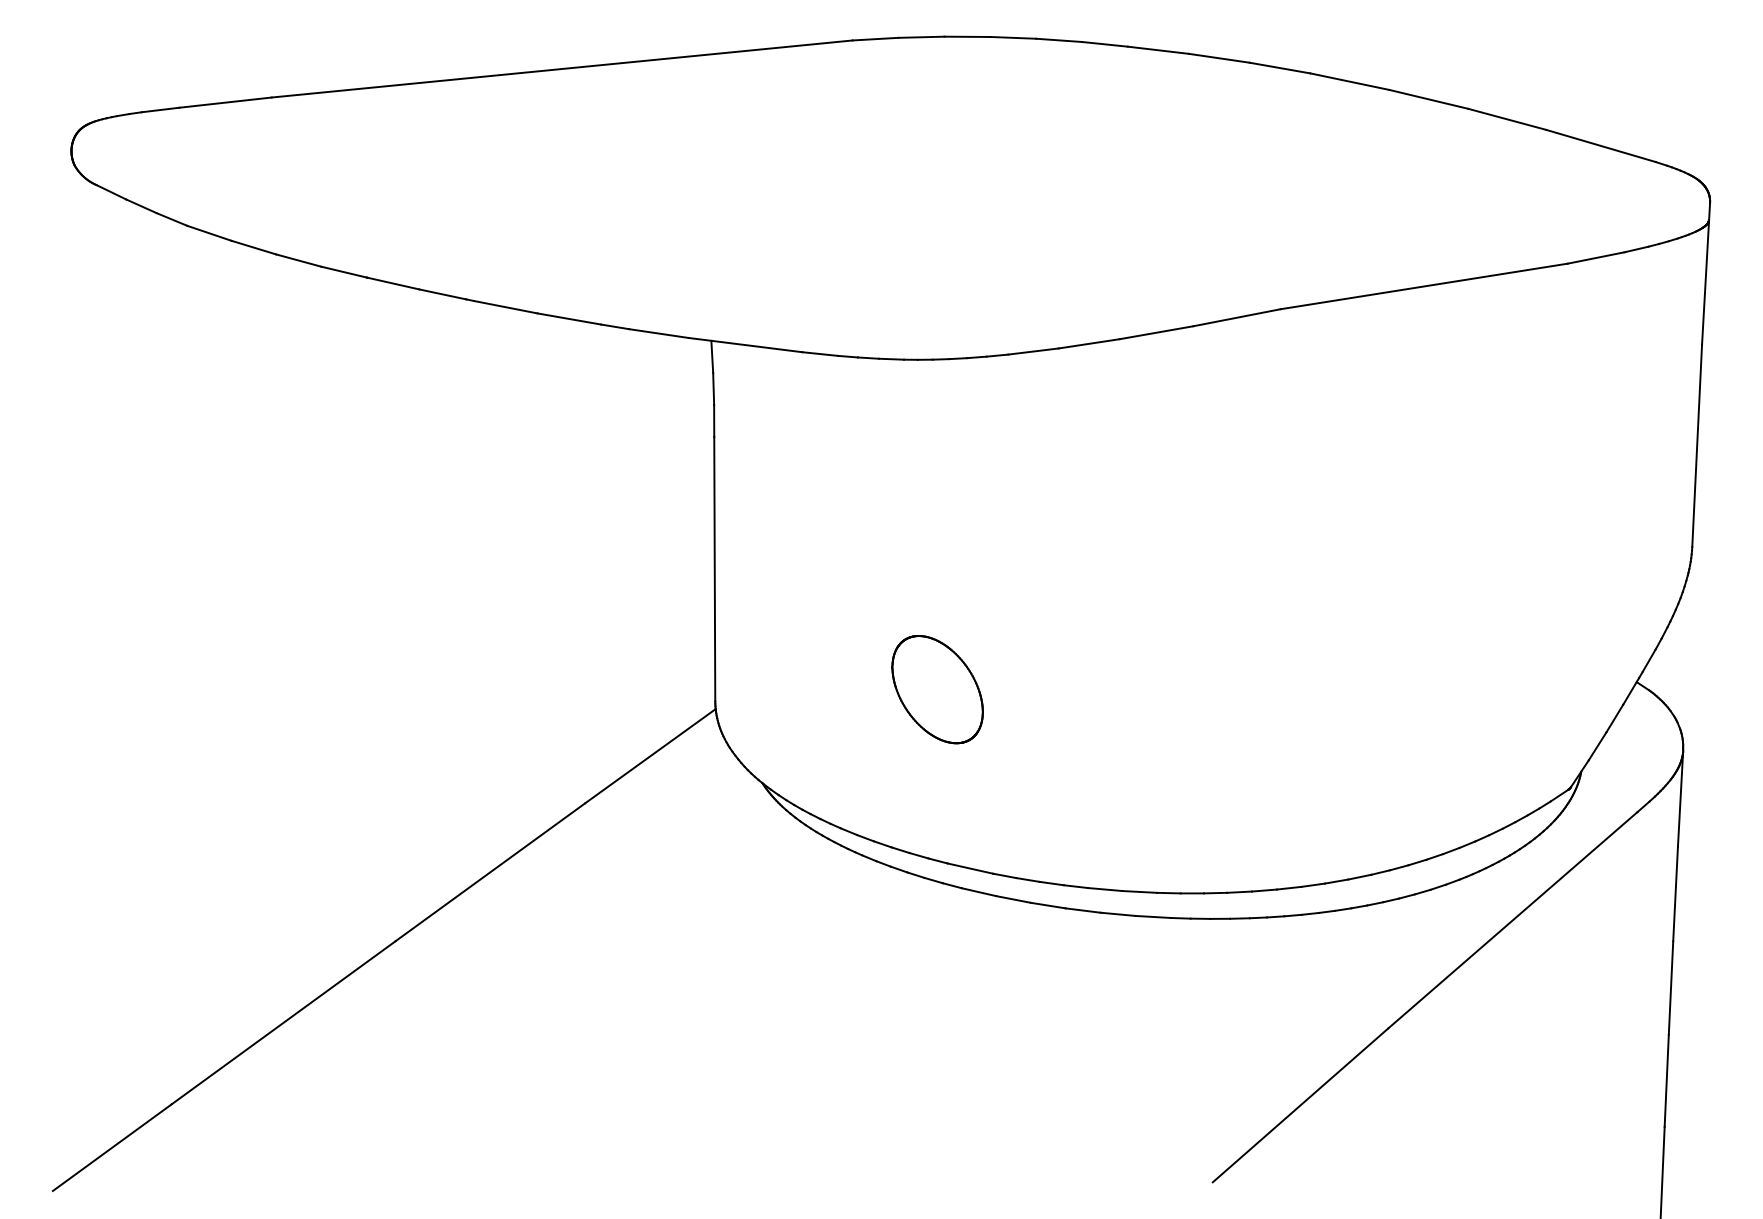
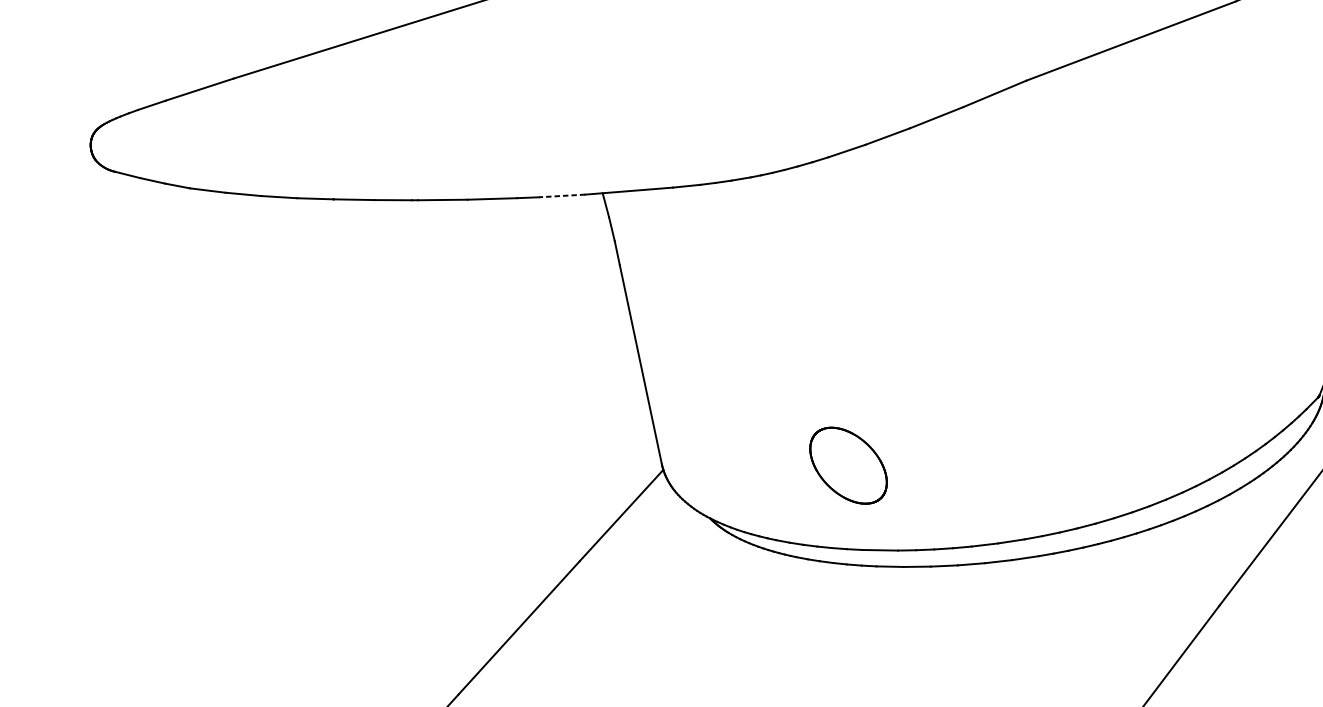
line: (658, 333) -> (561, 195), solid -> dashed
part: (937, 689) -> (848, 465), moved

